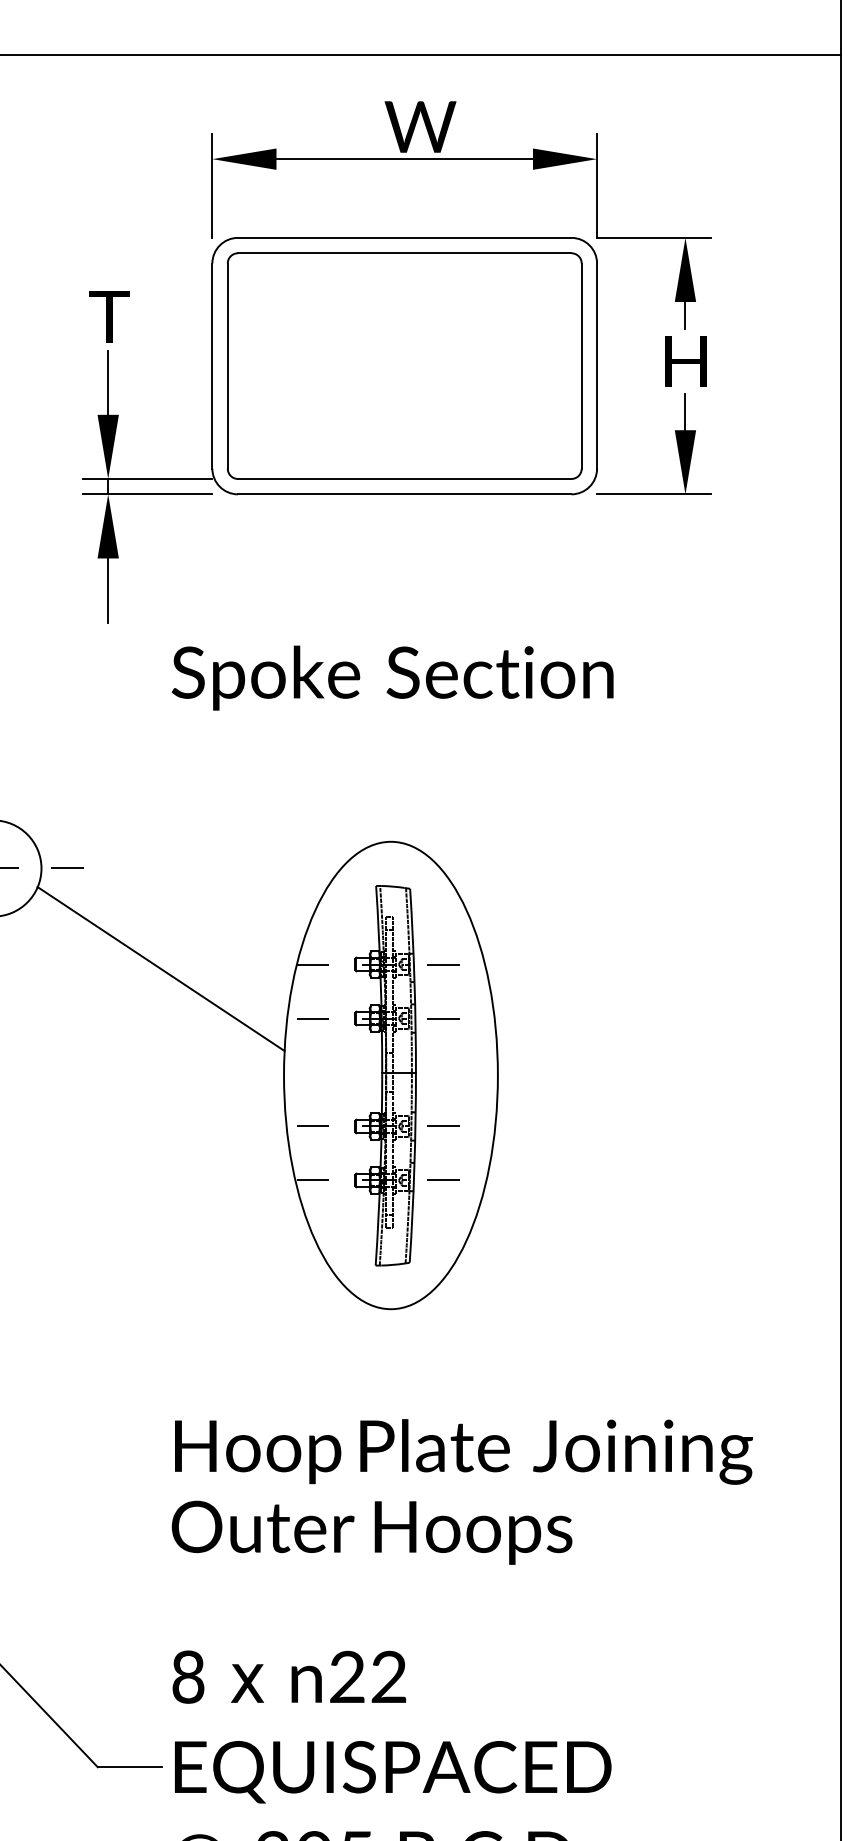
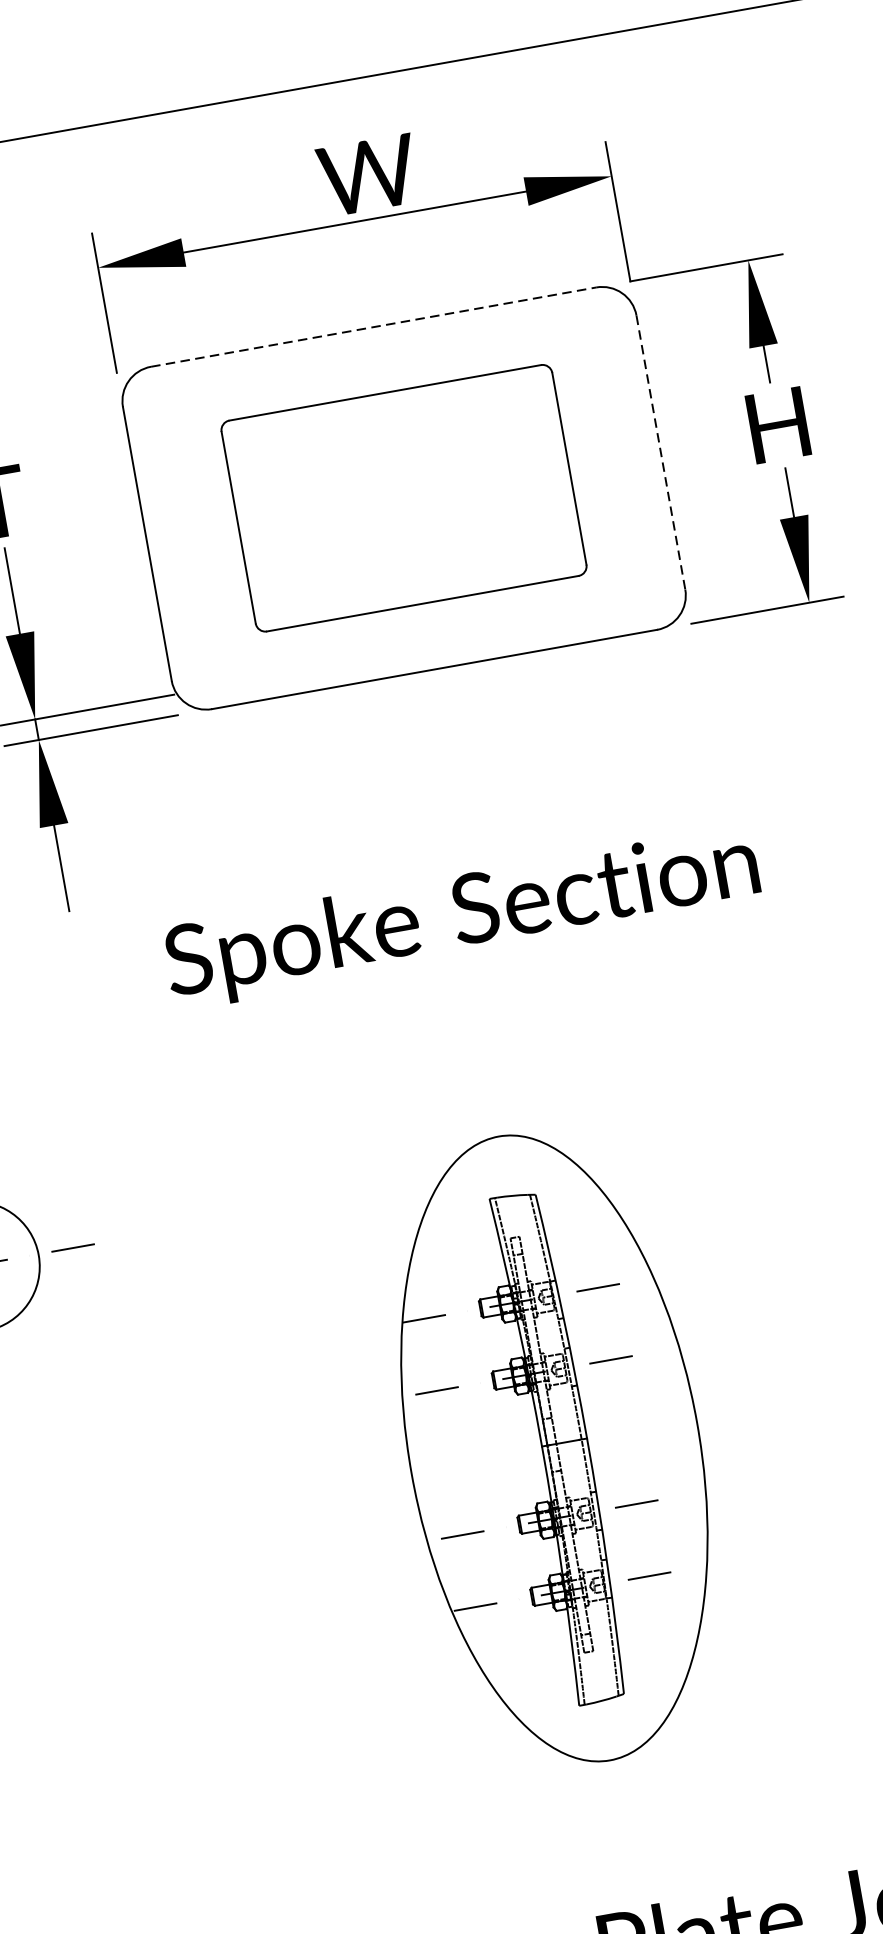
line: (404, 237) -> (373, 326), solid -> dashed
part: (404, 365) -> (403, 497), size x0.7
line: (597, 366) -> (661, 452), solid -> dashed
line: (160, 968) -> (221, 1360), removed

